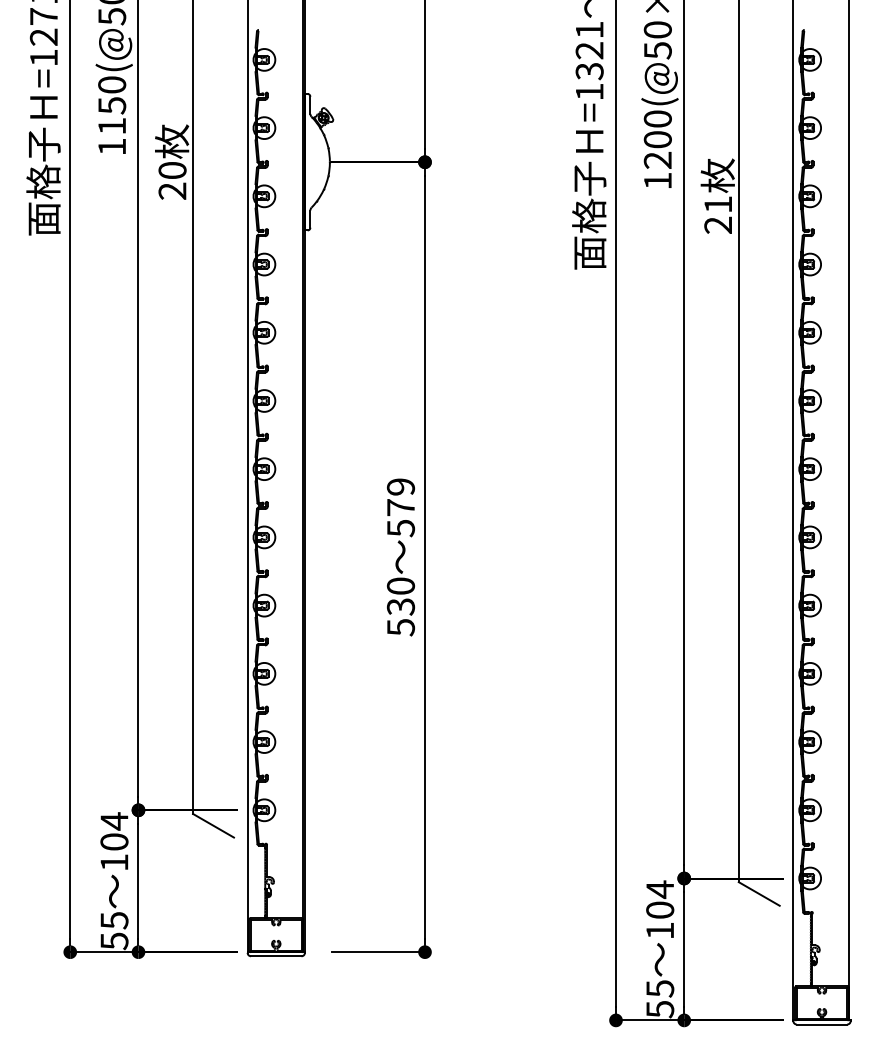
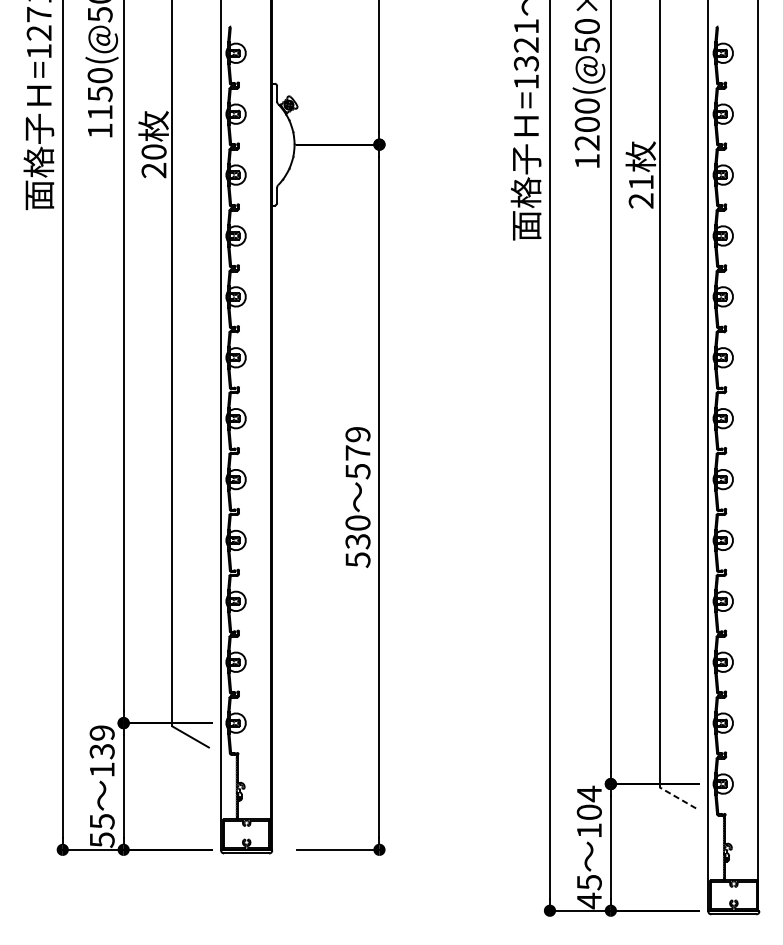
text: (114, 831) -> (102, 742), 104 -> 139
line: (759, 893) -> (678, 797), solid -> dashed
text: (660, 1009) -> (589, 900), 55 -> 45

